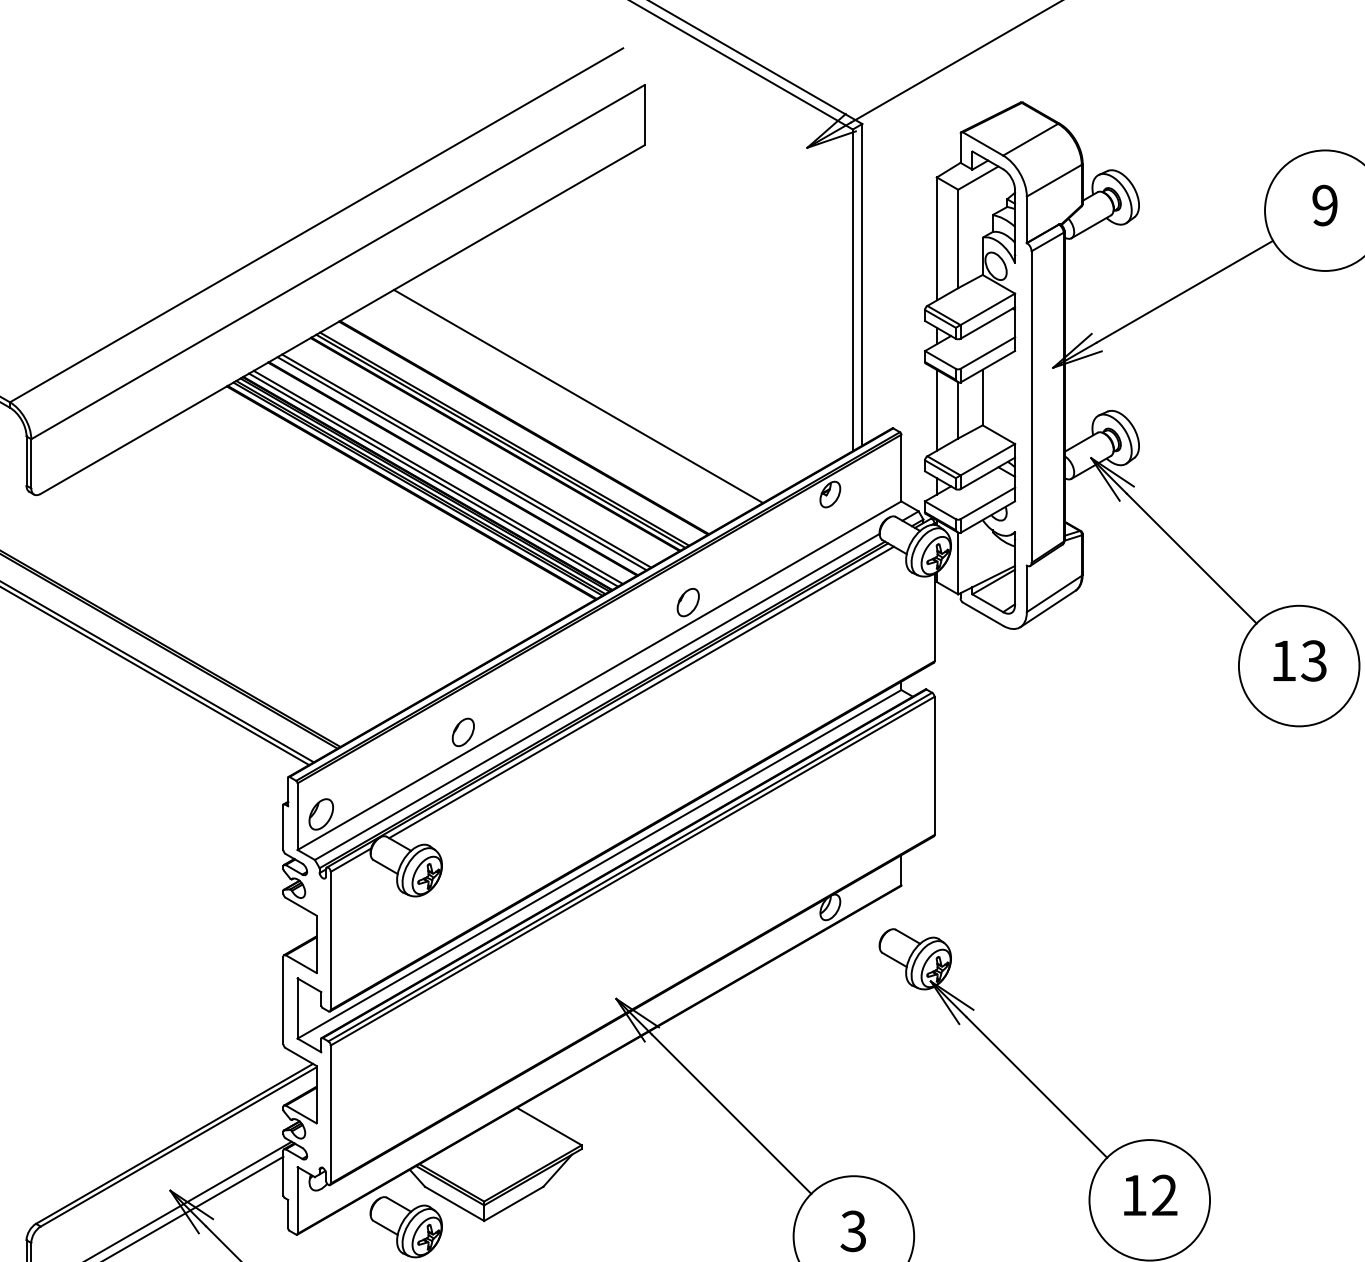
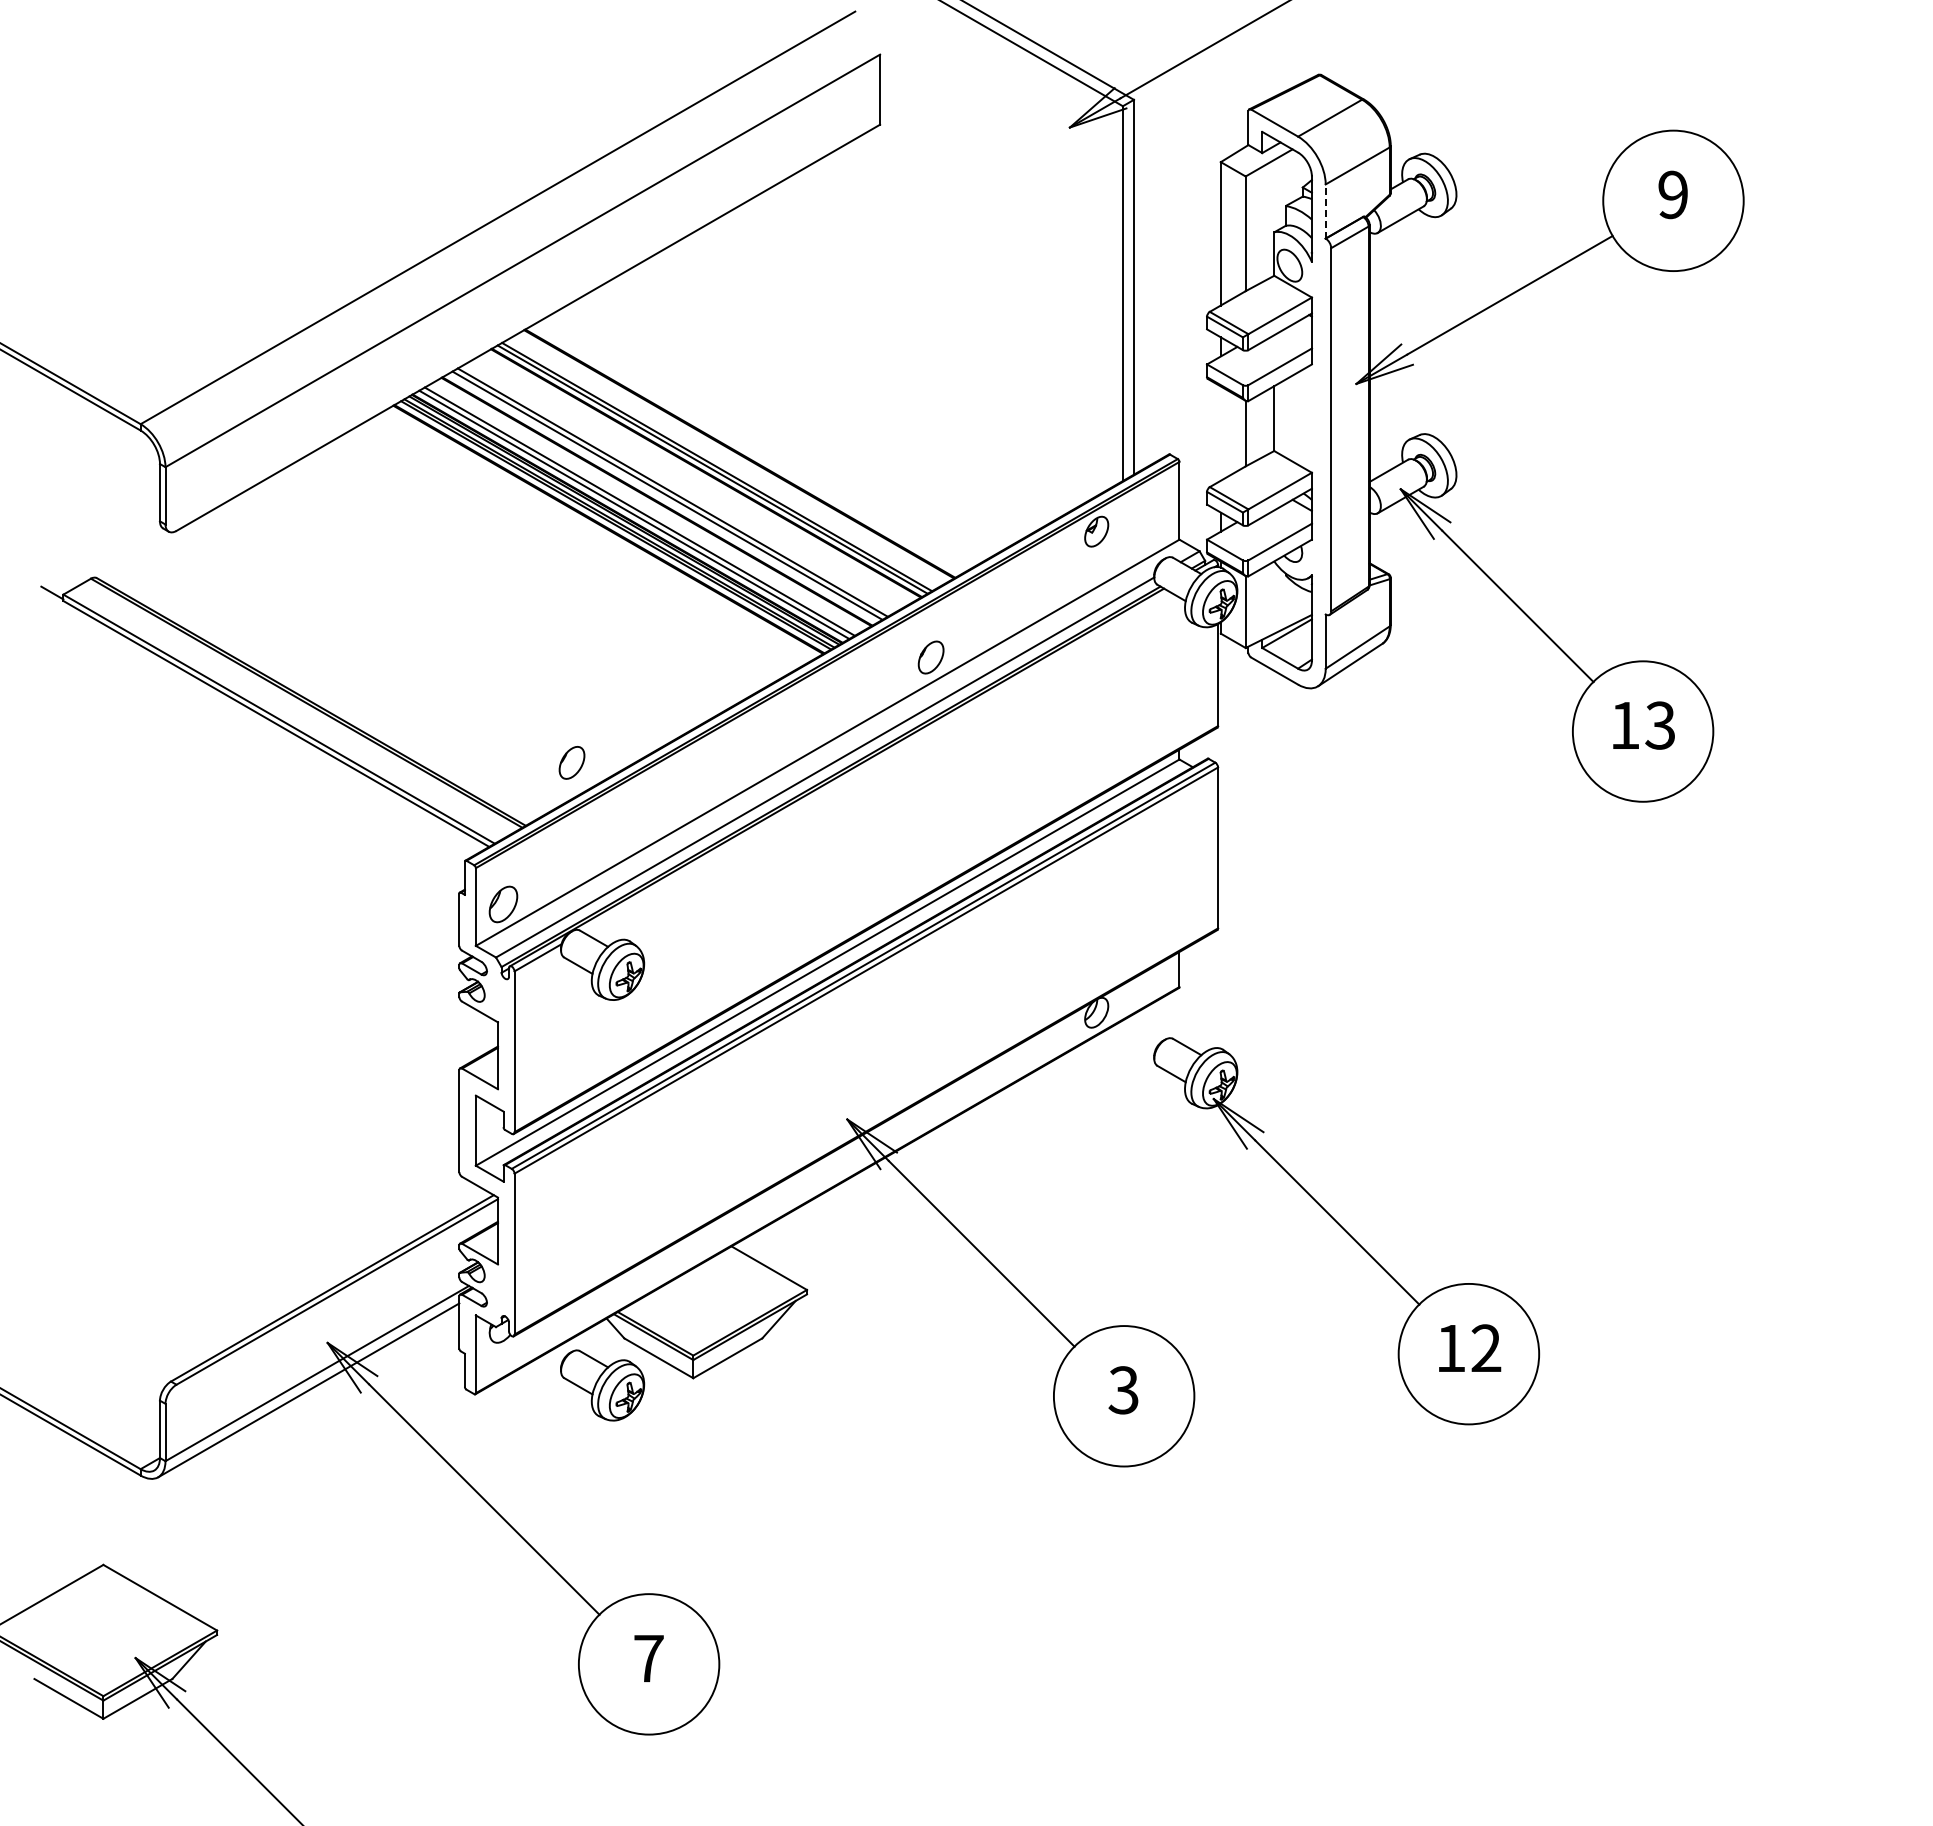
line: (1026, 219) -> (1325, 211), solid -> dashed
line: (578, 396) -> (803, 417), removed
line: (936, 410) -> (1220, 433), removed
line: (641, 692) -> (876, 762), removed
part: (462, 732) -> (571, 762), moved

